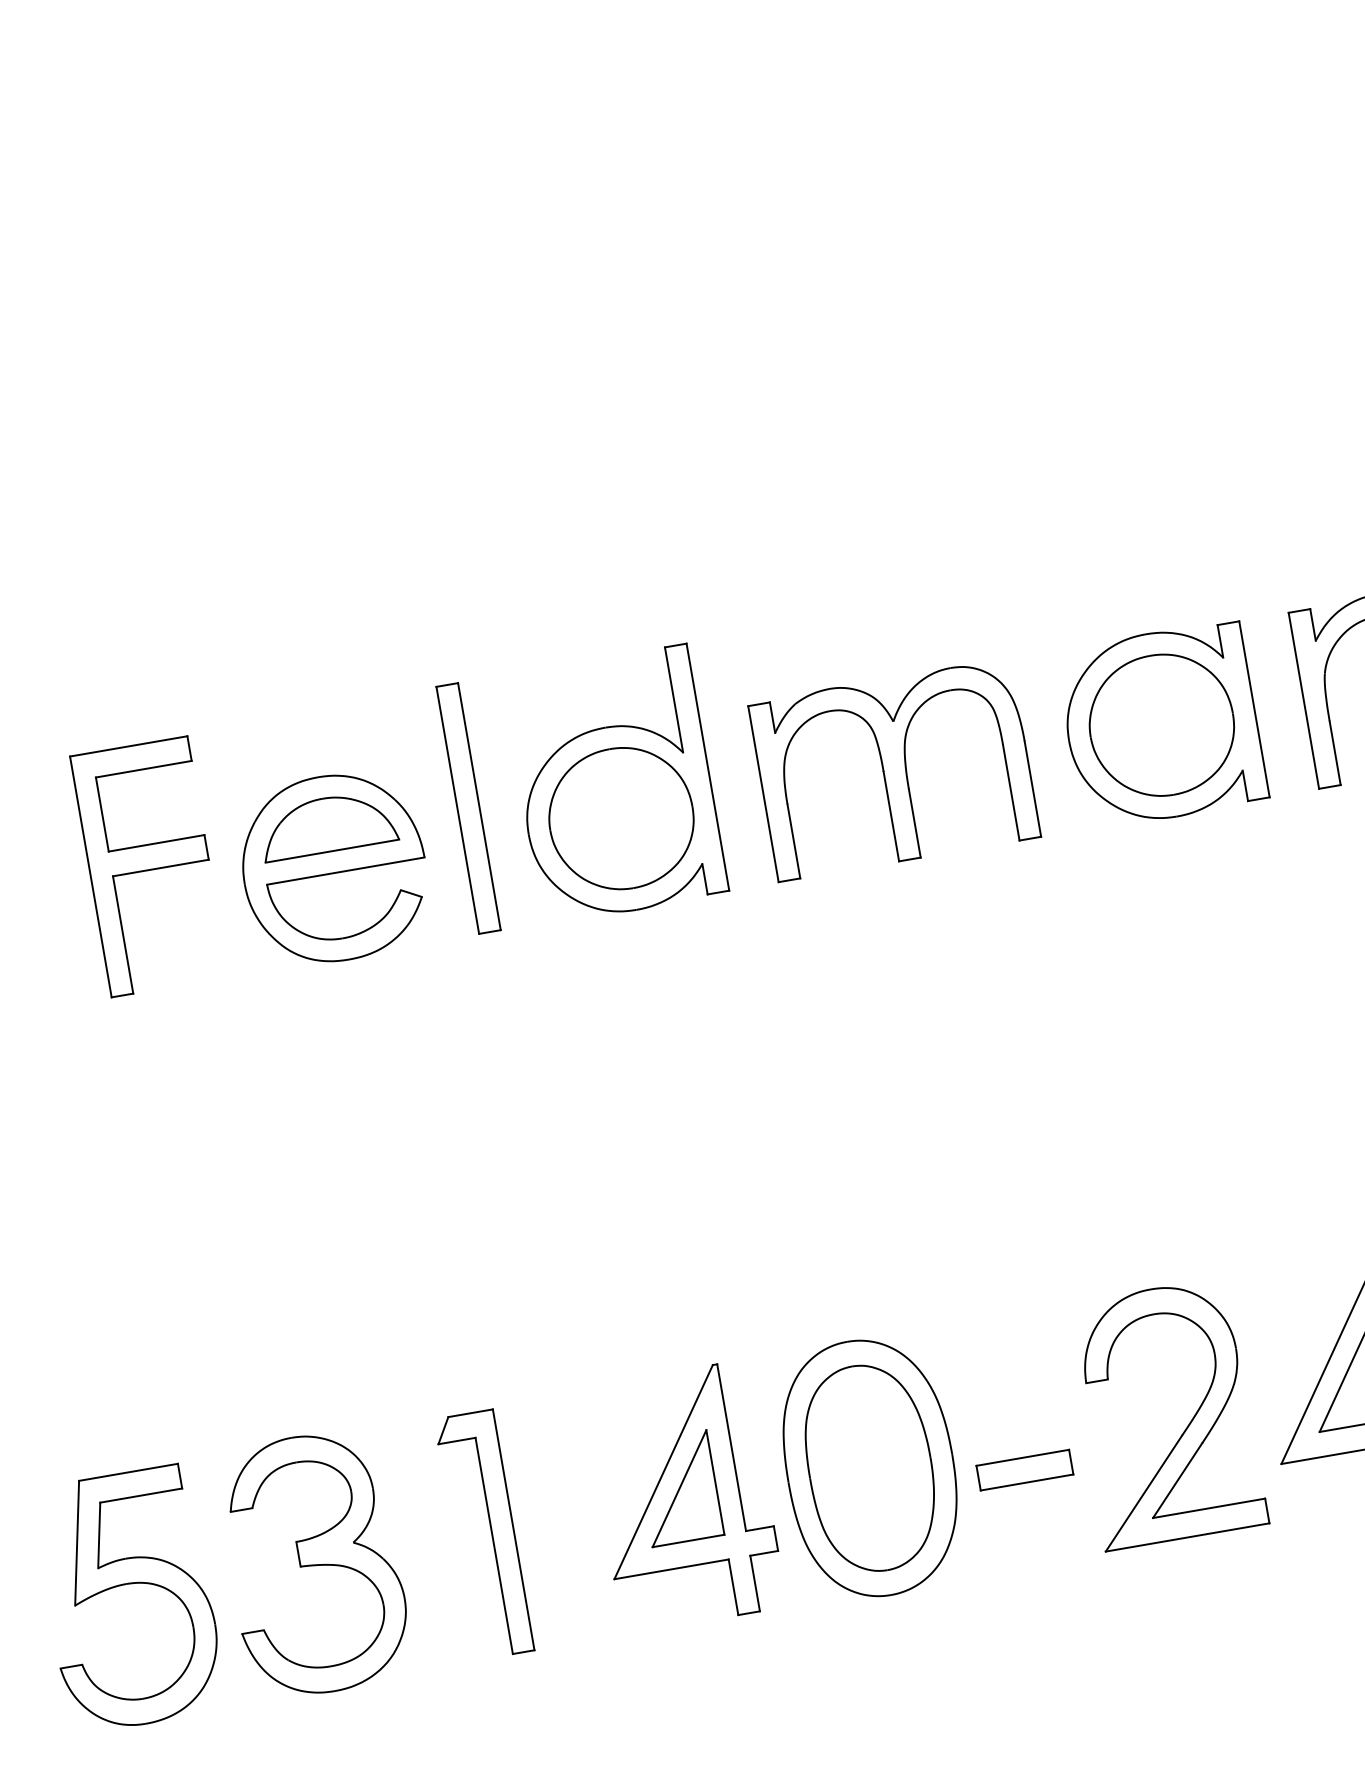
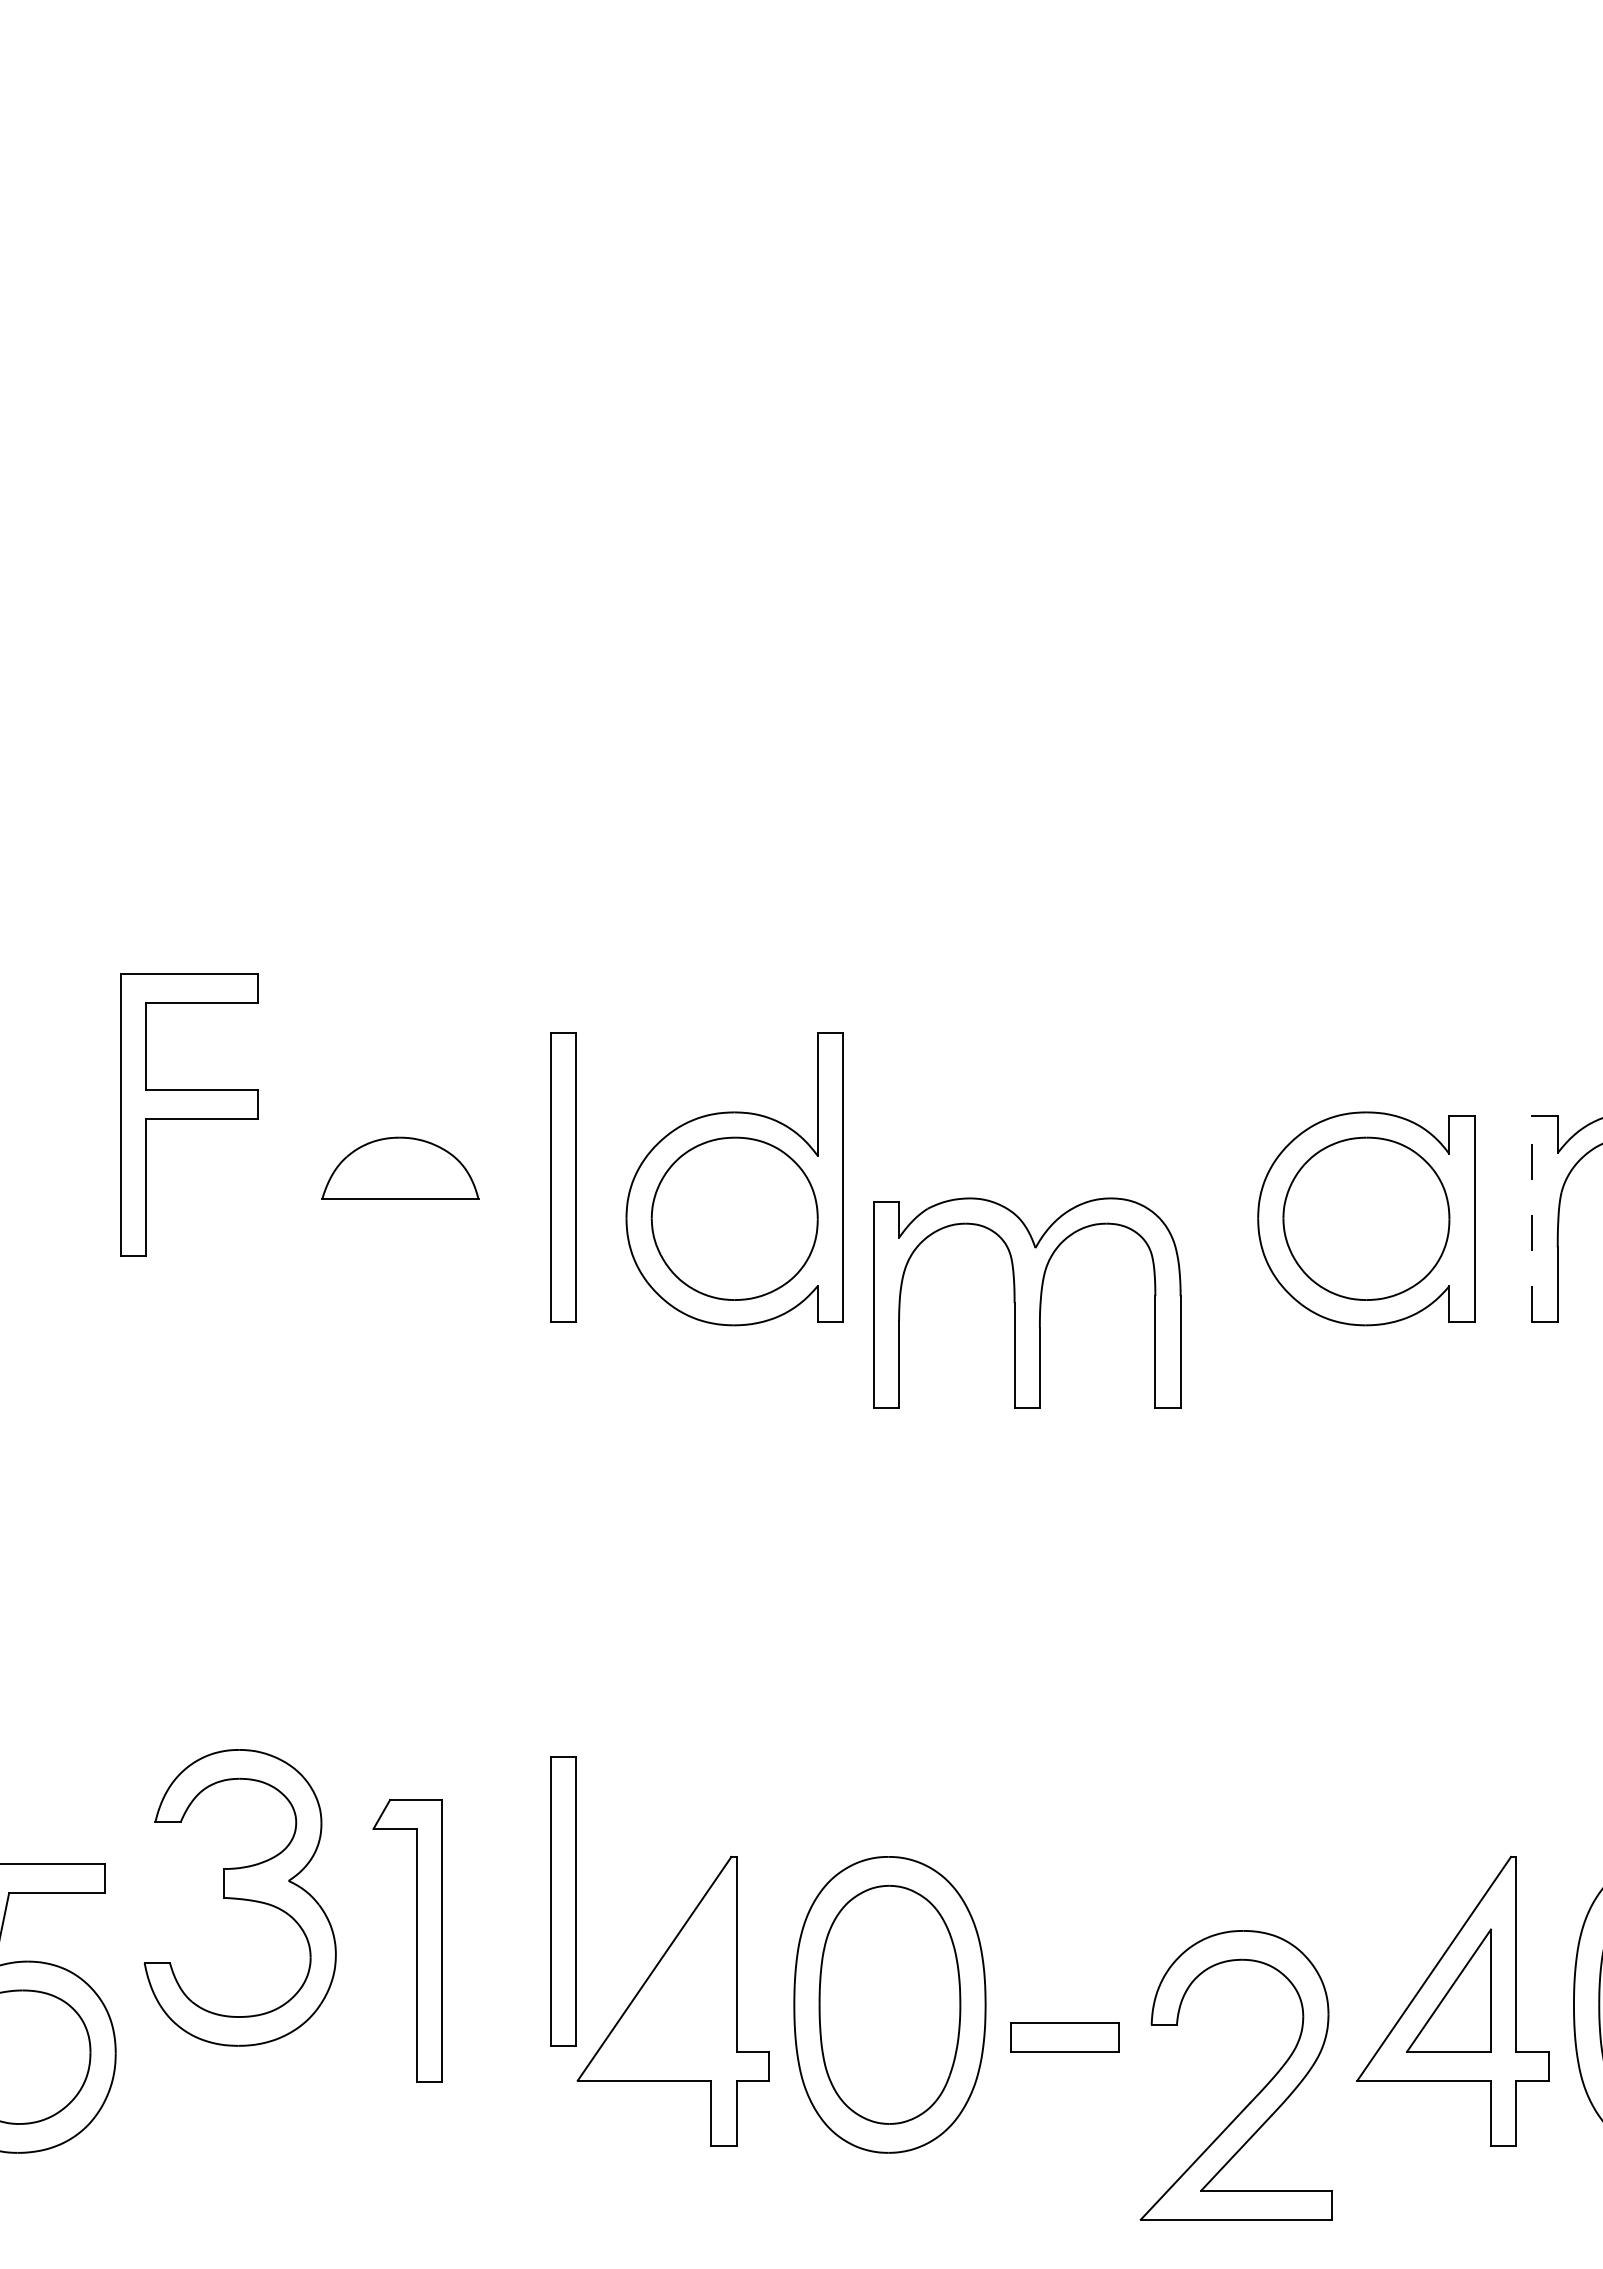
line: (1303, 700) -> (1532, 1218), solid -> dashed
part: (894, 769) -> (1027, 1302), moved
part: (149, 866) -> (189, 1114), moved
part: (333, 868) -> (398, 1218), removed
part: (1186, 1427) -> (1256, 2094), moved
part: (575, 1428) -> (563, 1901), added
part: (679, 1488) -> (669, 1990), removed
part: (491, 1533) -> (416, 1940), moved
part: (313, 1564) -> (239, 1897), moved

